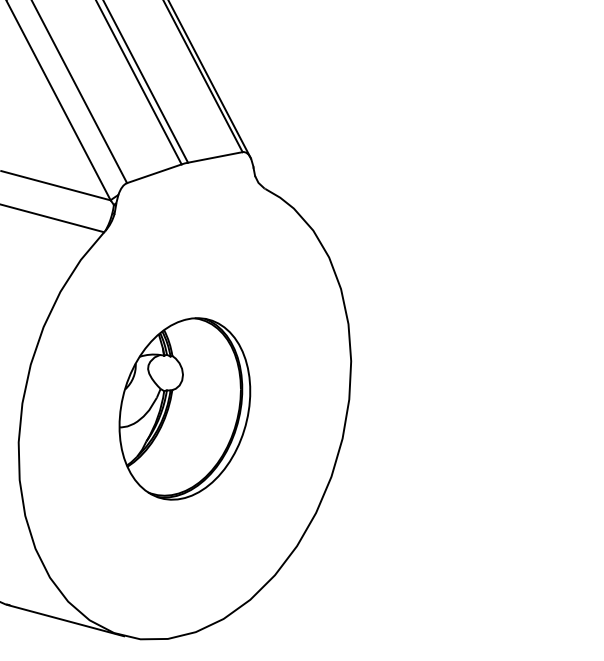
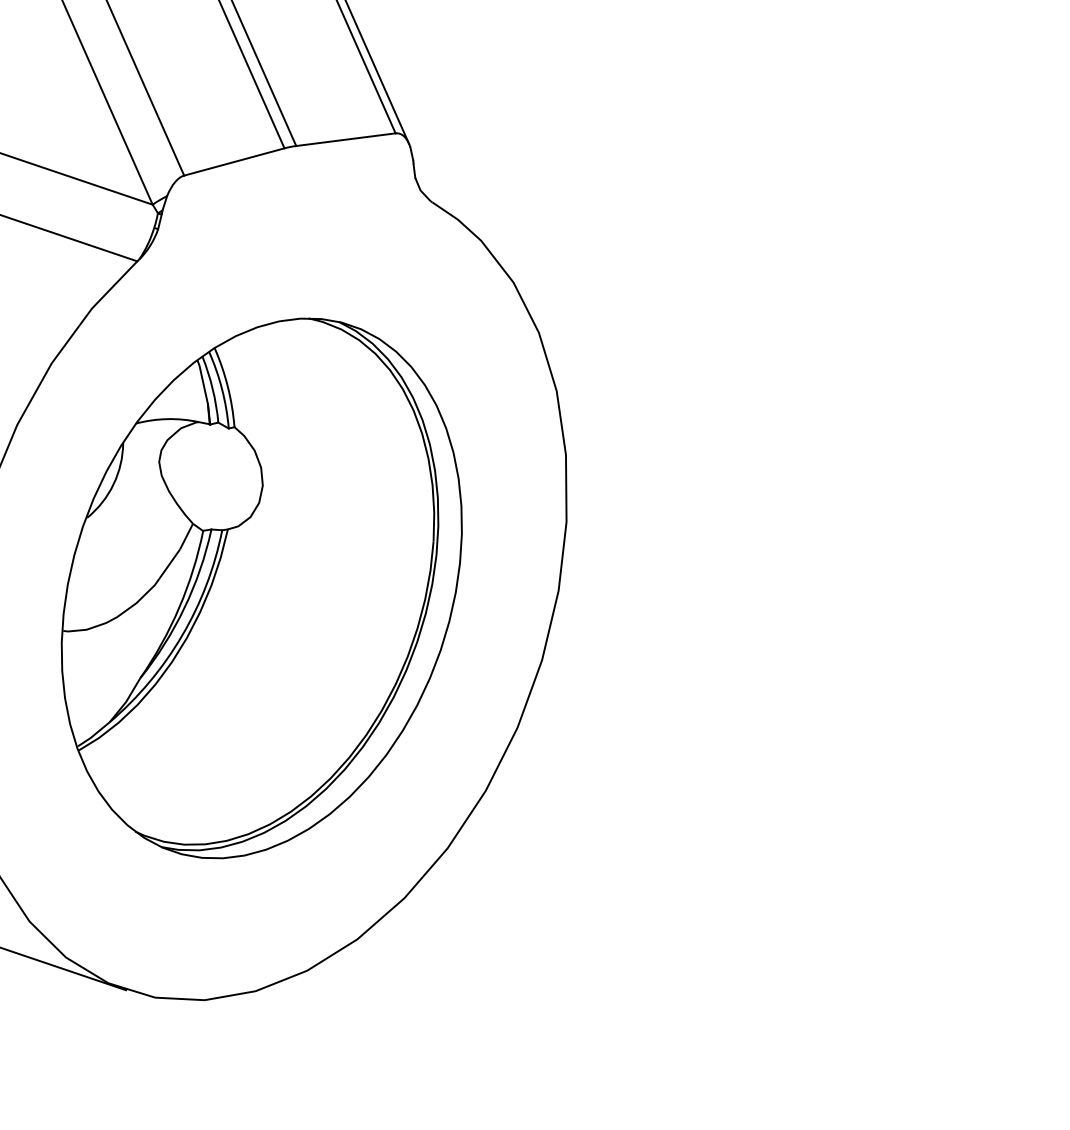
part: (184, 408) -> (261, 587), size x1.67

